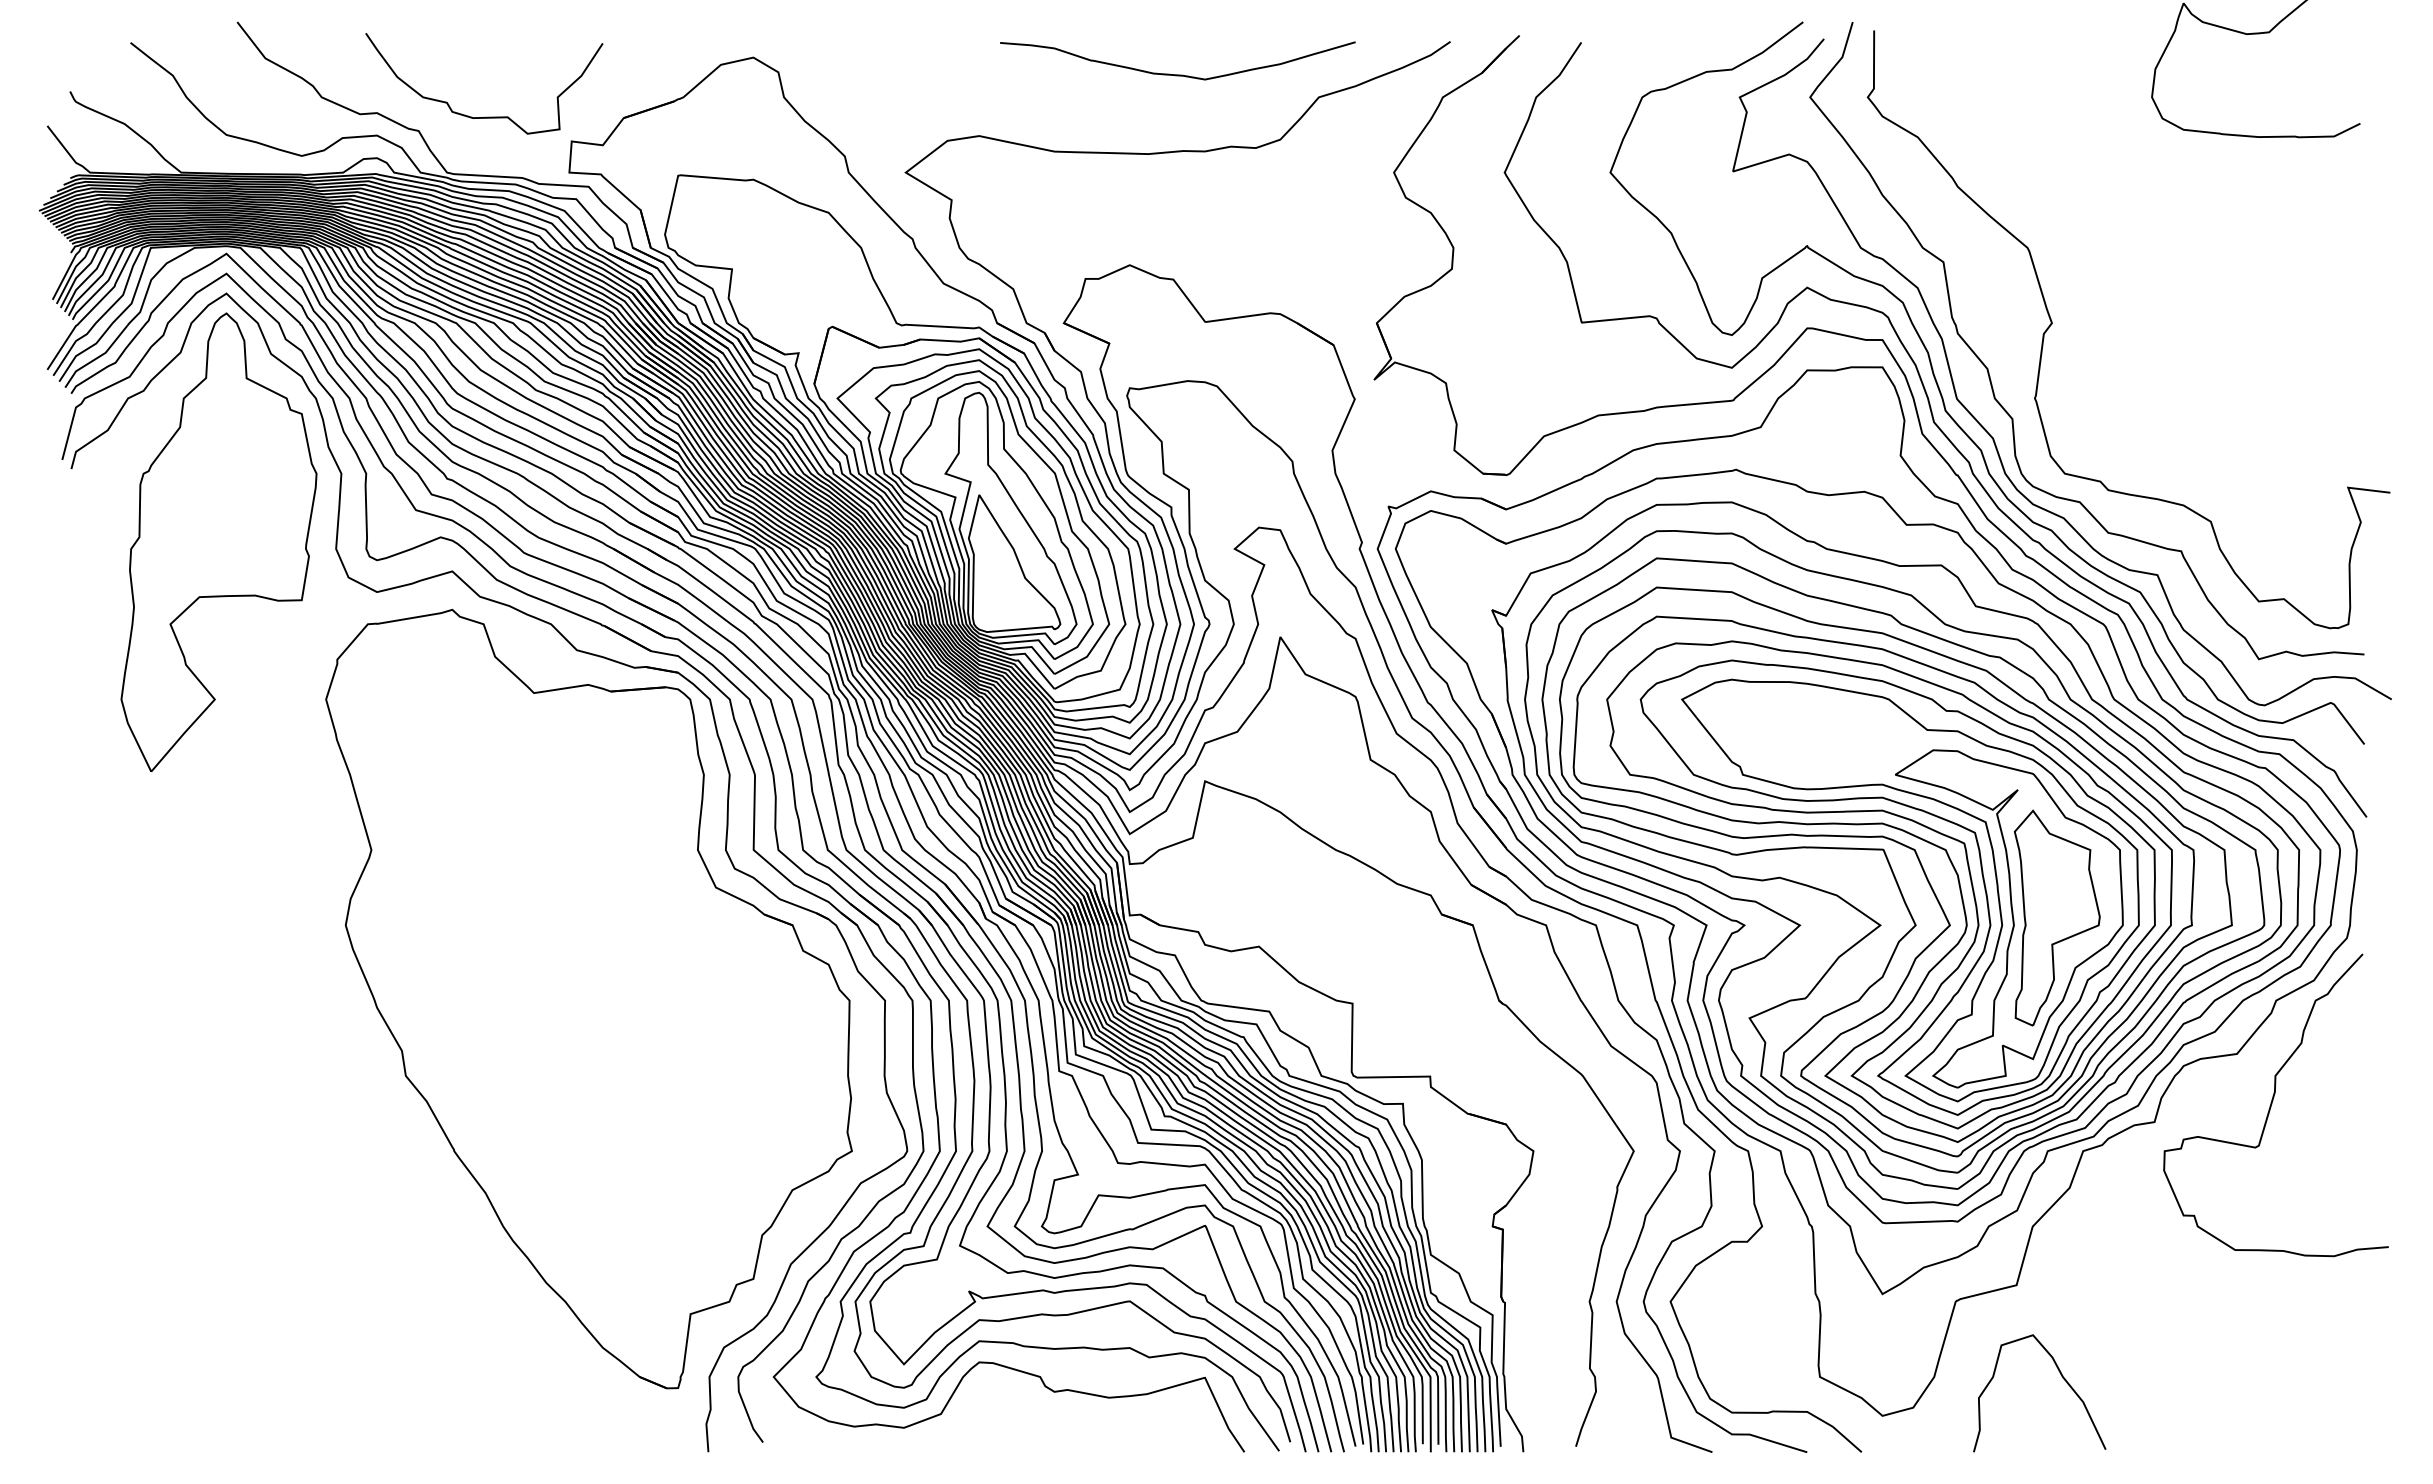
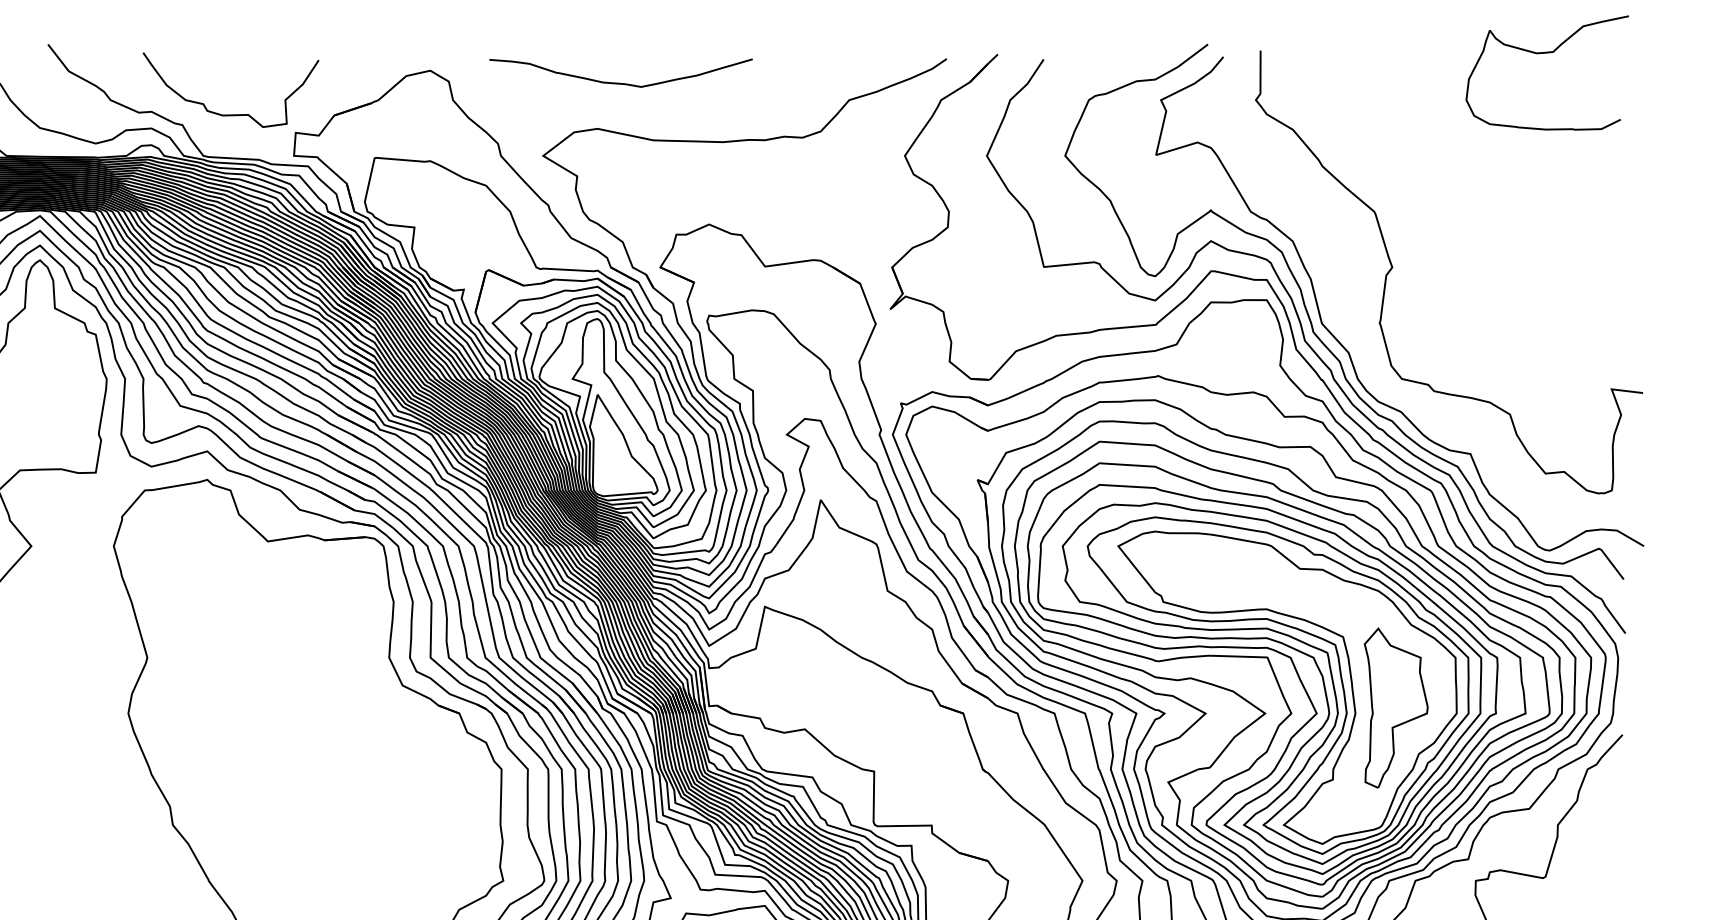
curve: (1177, 74) -> (620, 83), moved
curve: (1988, 368) -> (1345, 301), removed
part: (2009, 918) -> (1360, 708), removed

